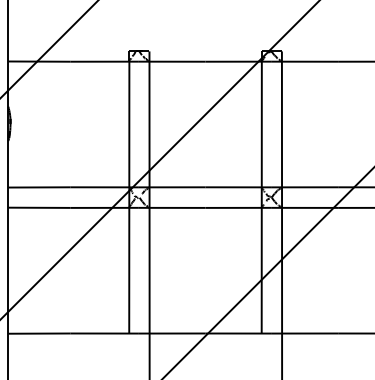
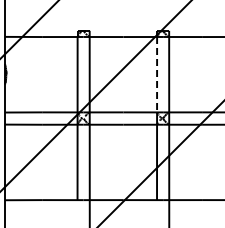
line: (262, 124) -> (157, 74), solid -> dashed

